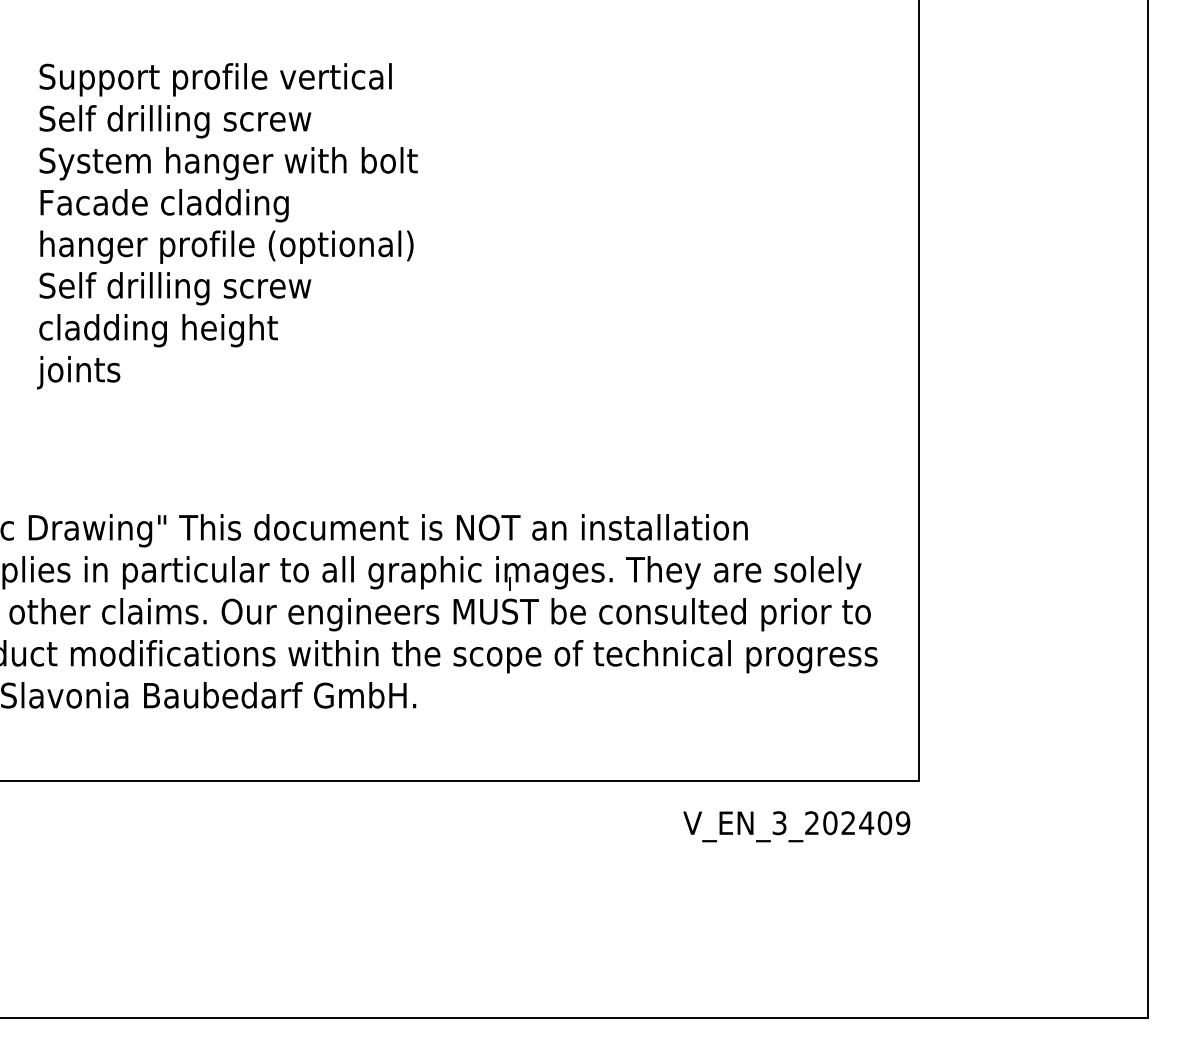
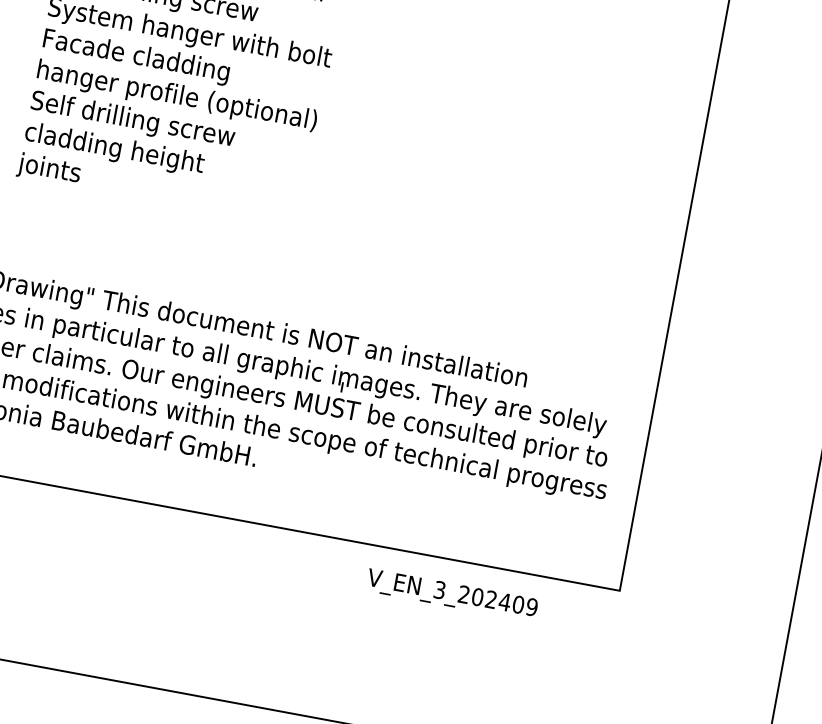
text: (796, 826) -> (452, 594), moved

